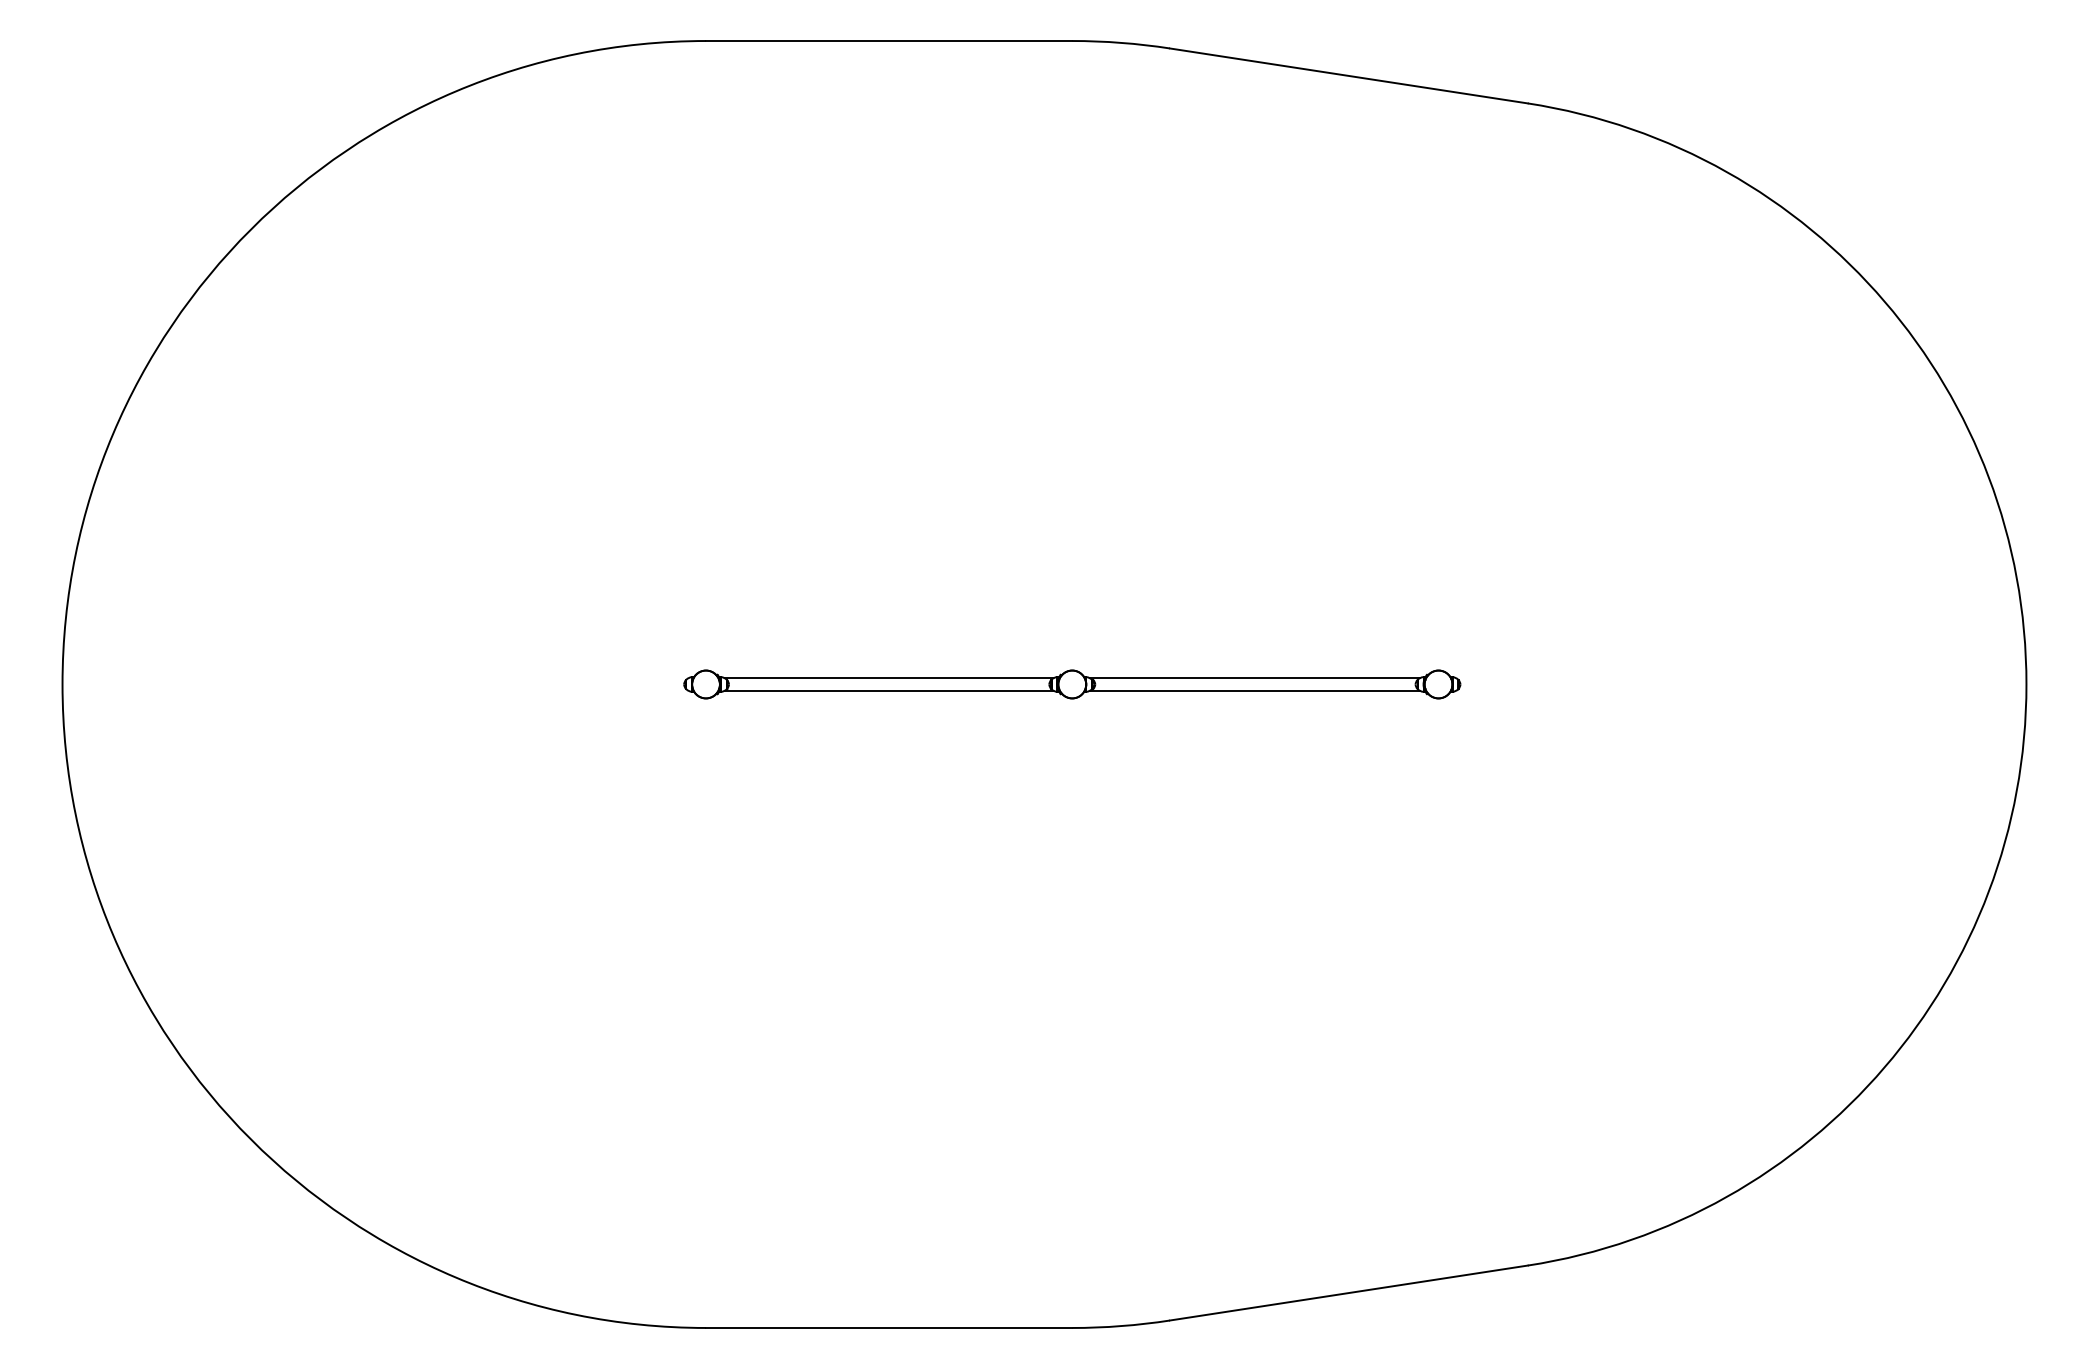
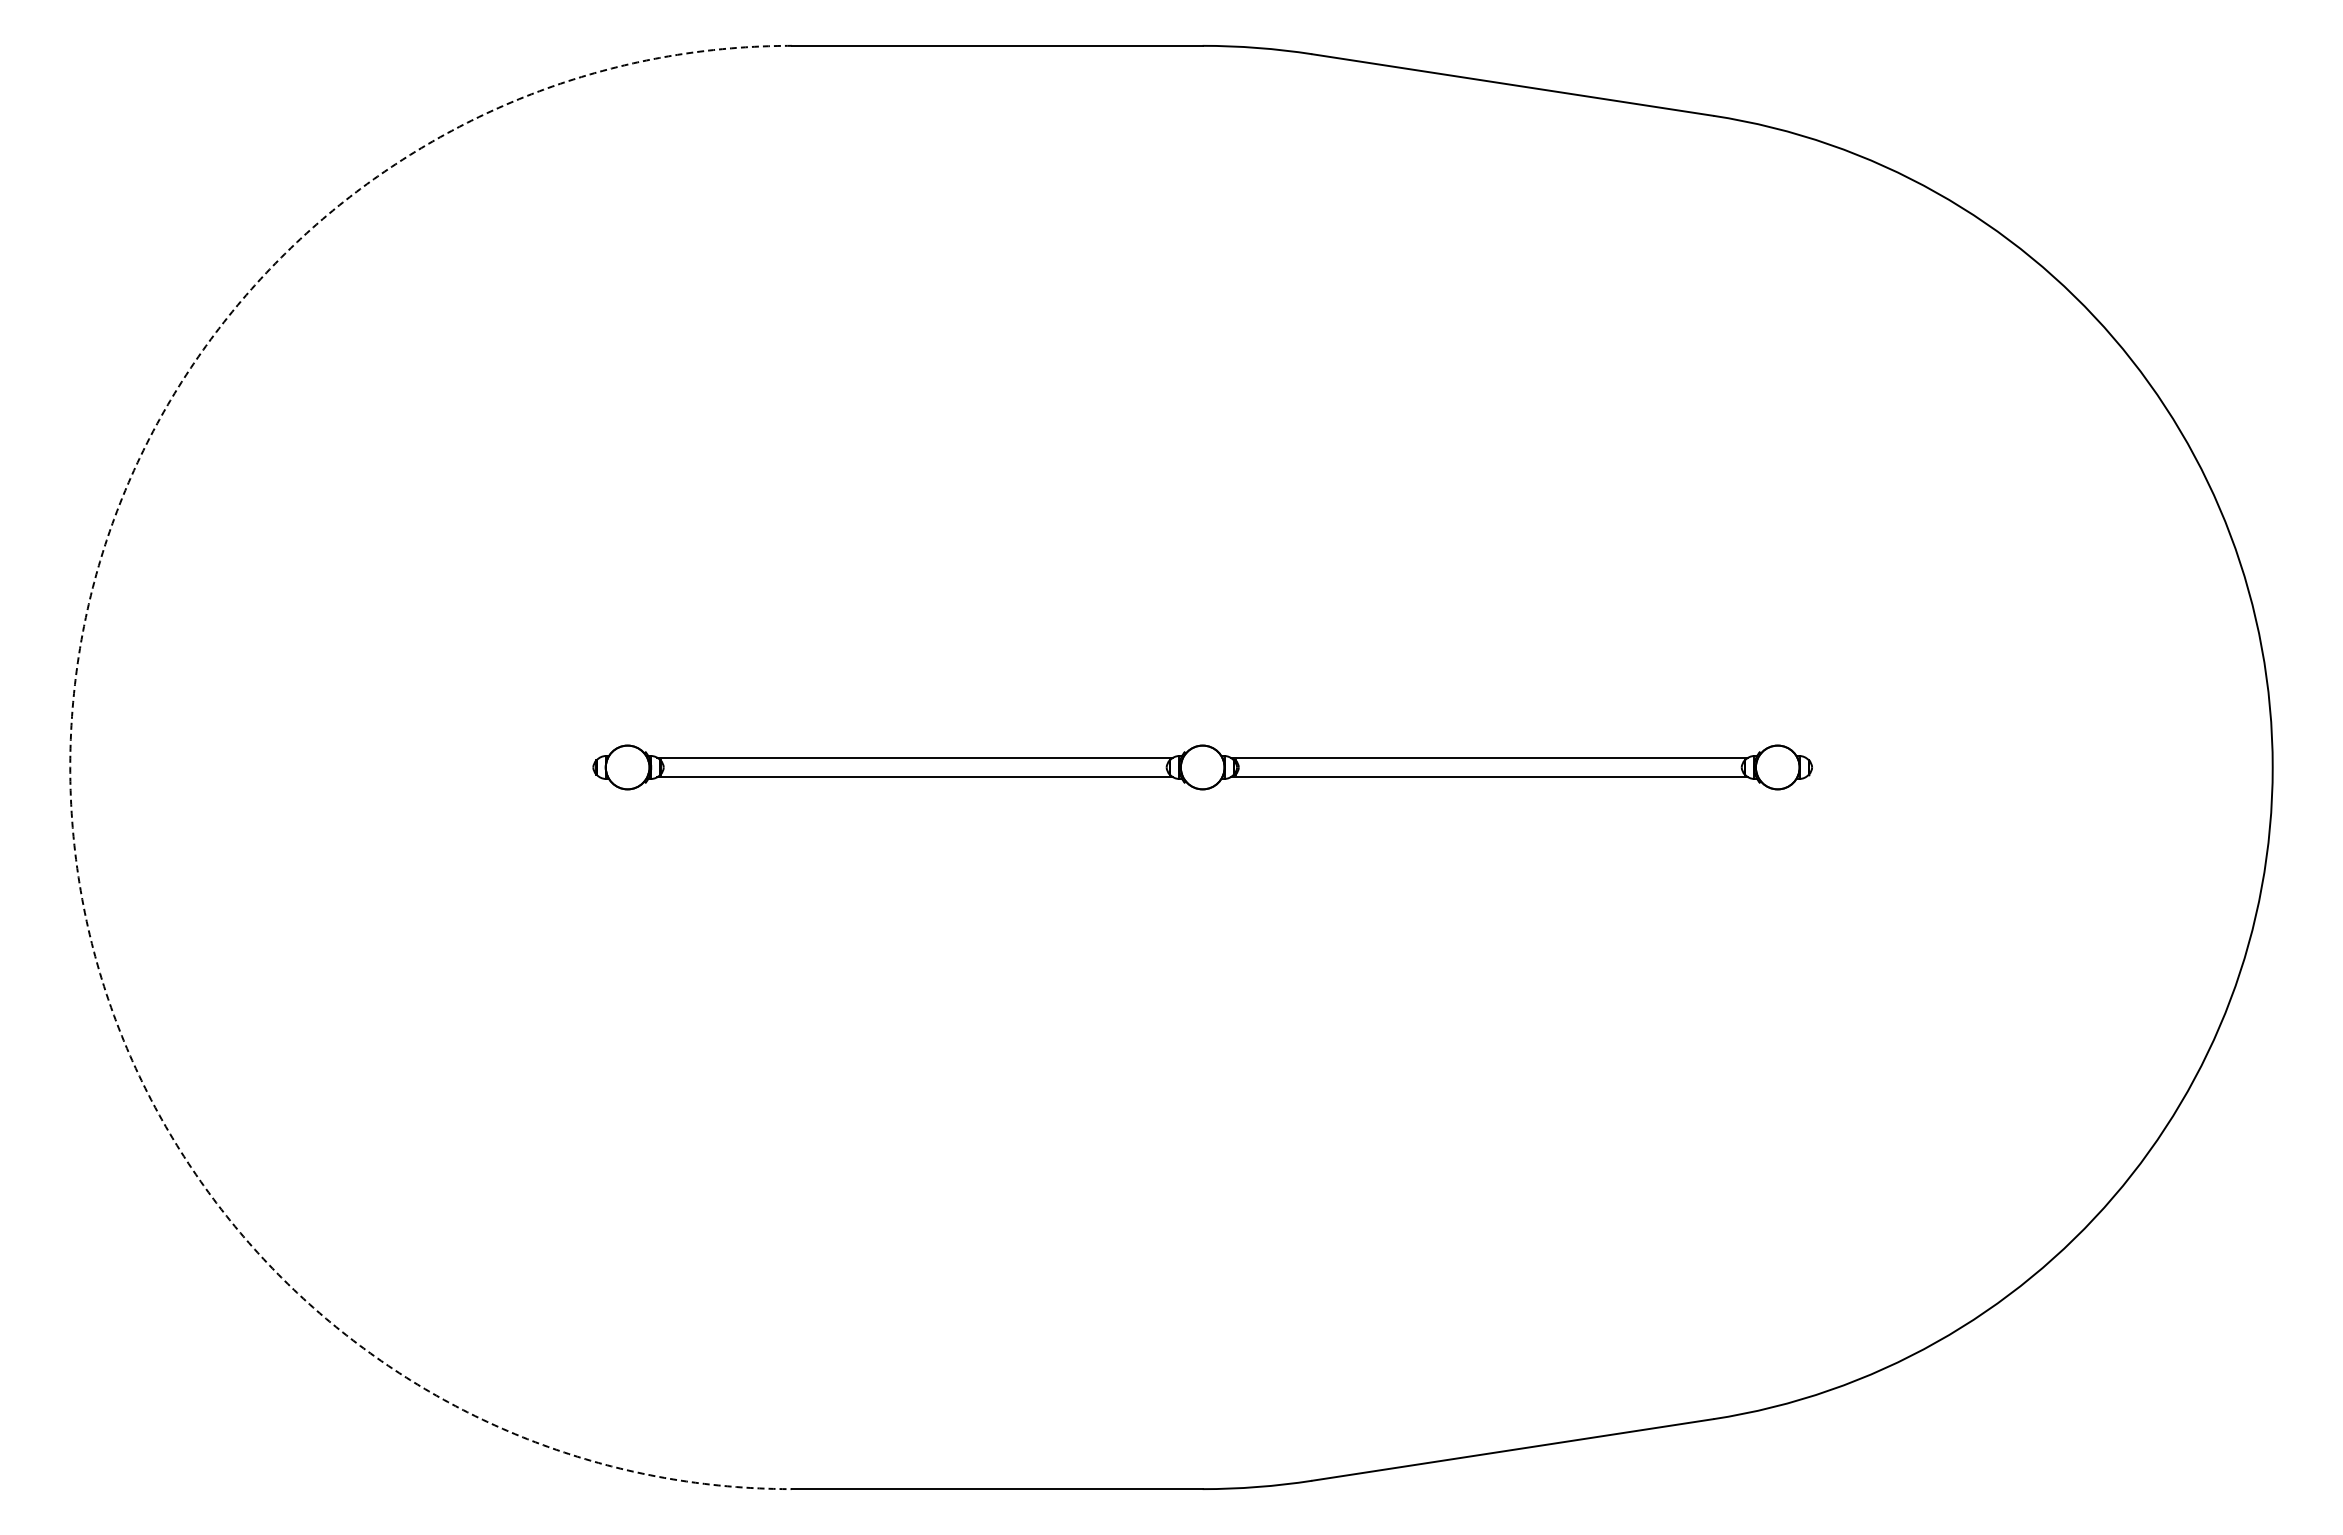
arc: (62, 684) -> (70, 767), solid -> dashed
part: (1072, 684) -> (1202, 767), size x1.4

